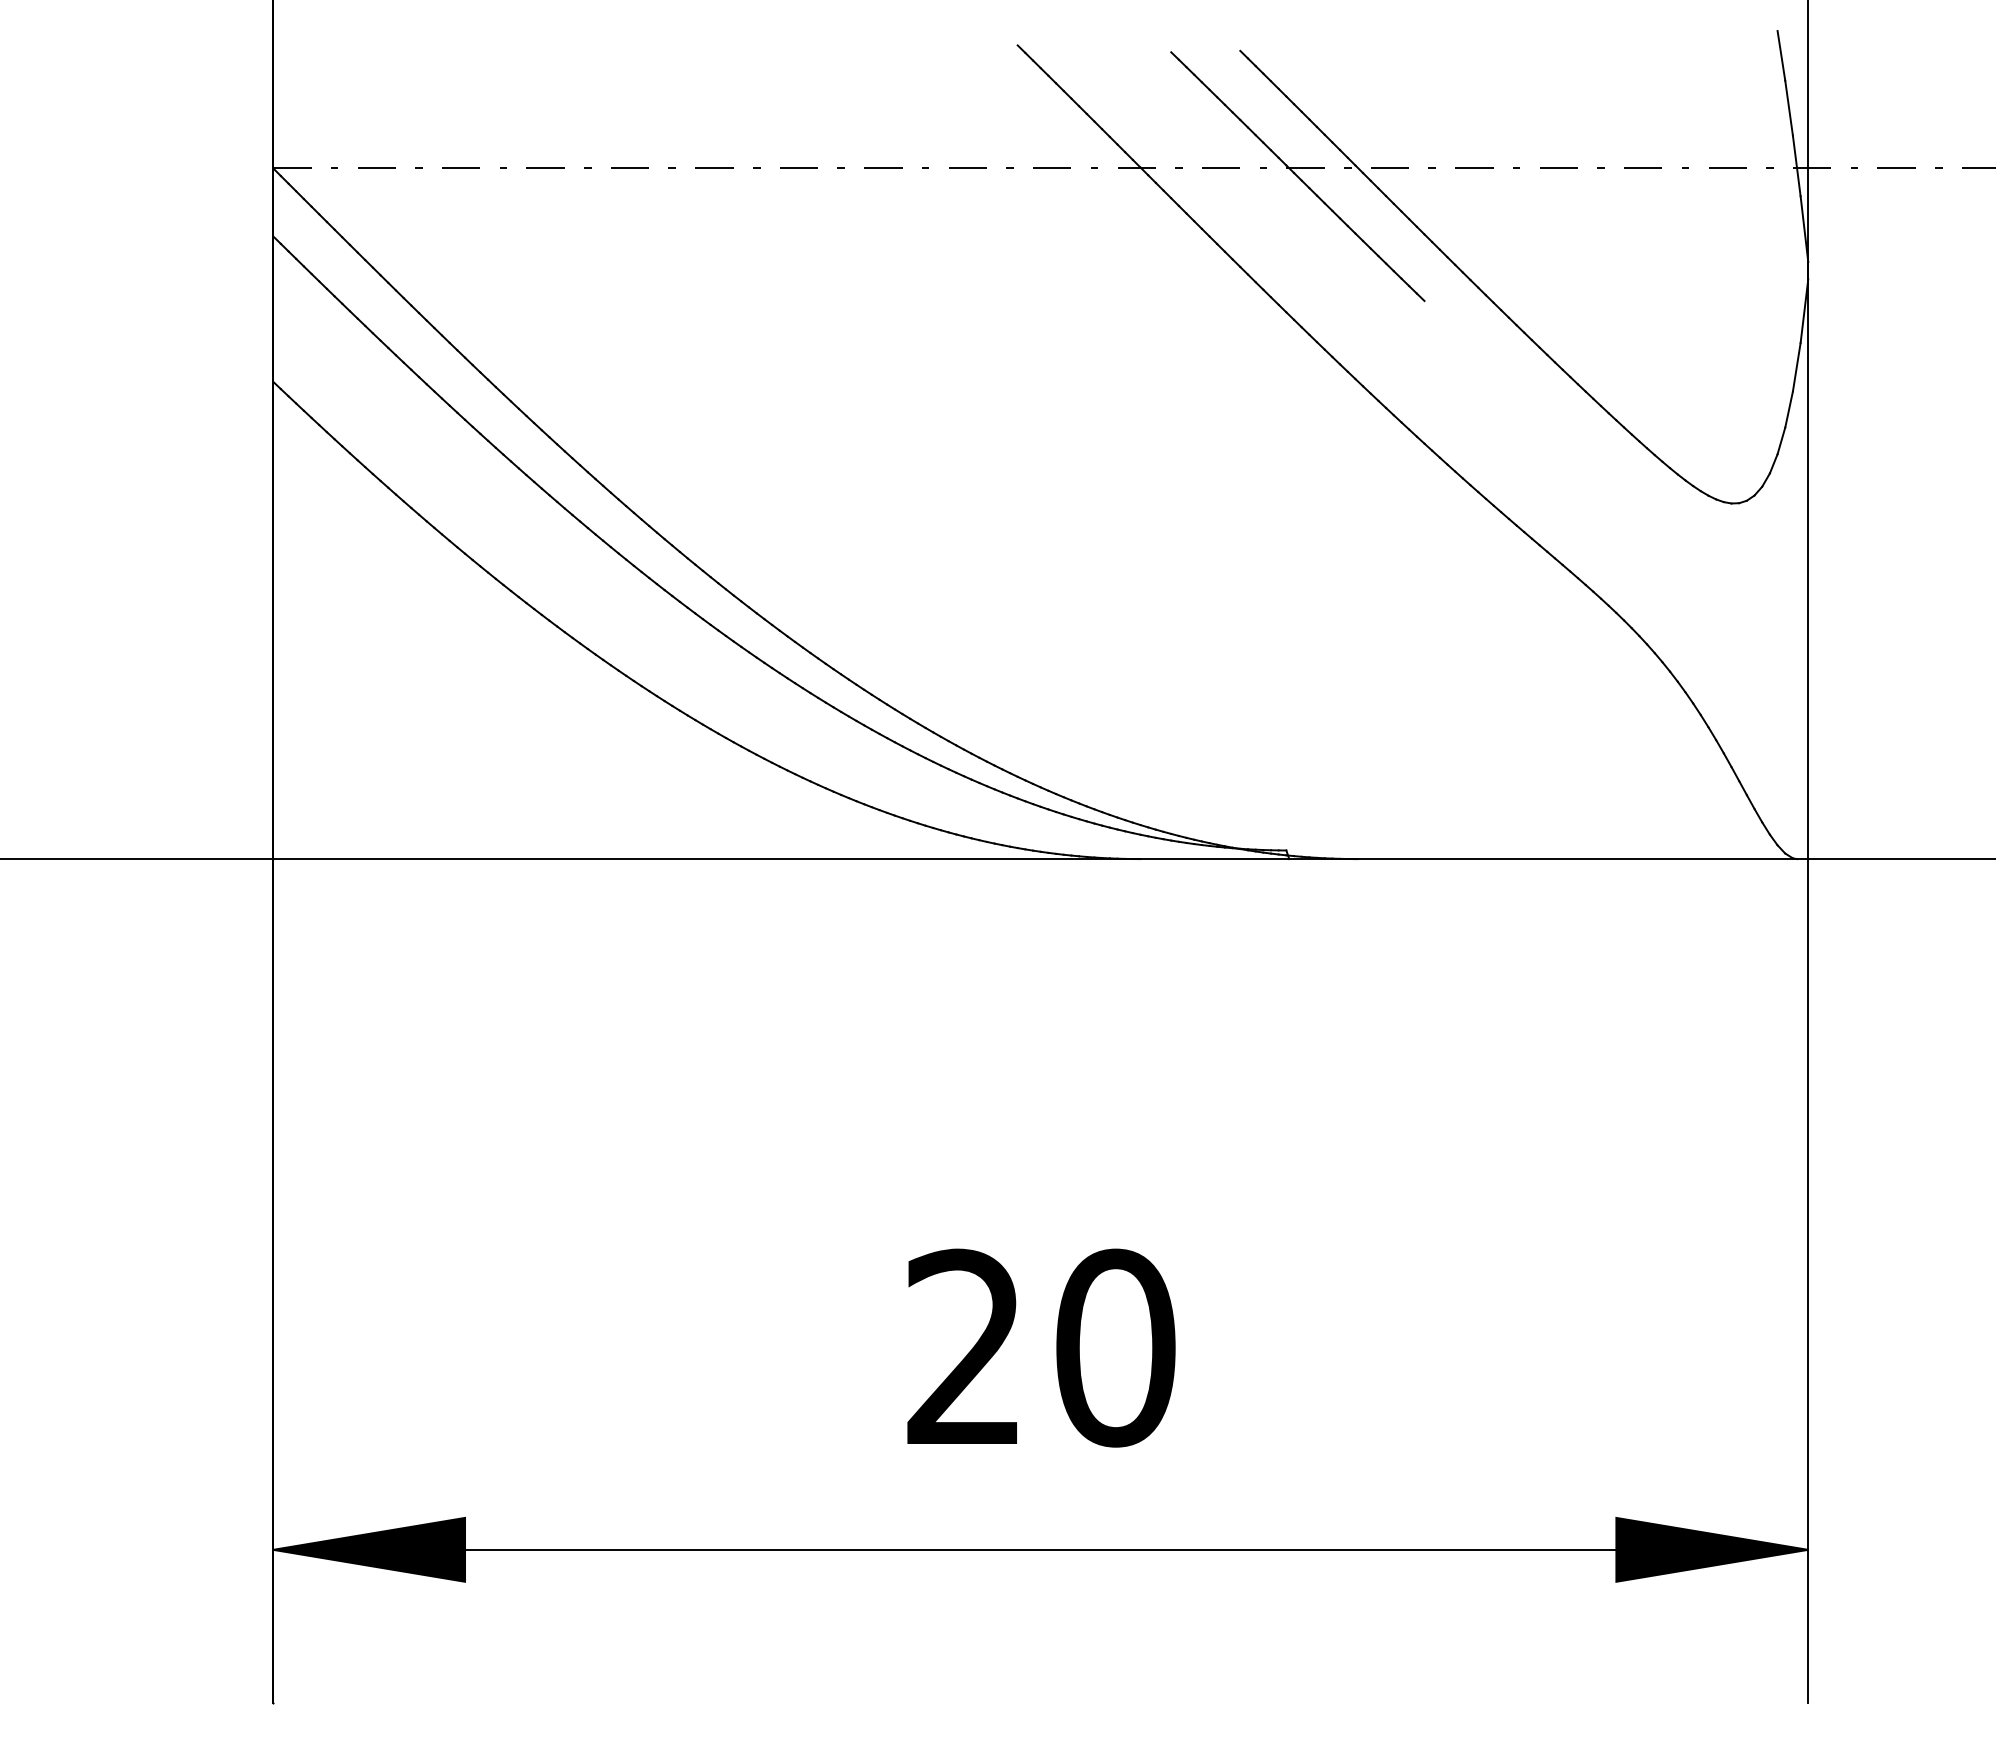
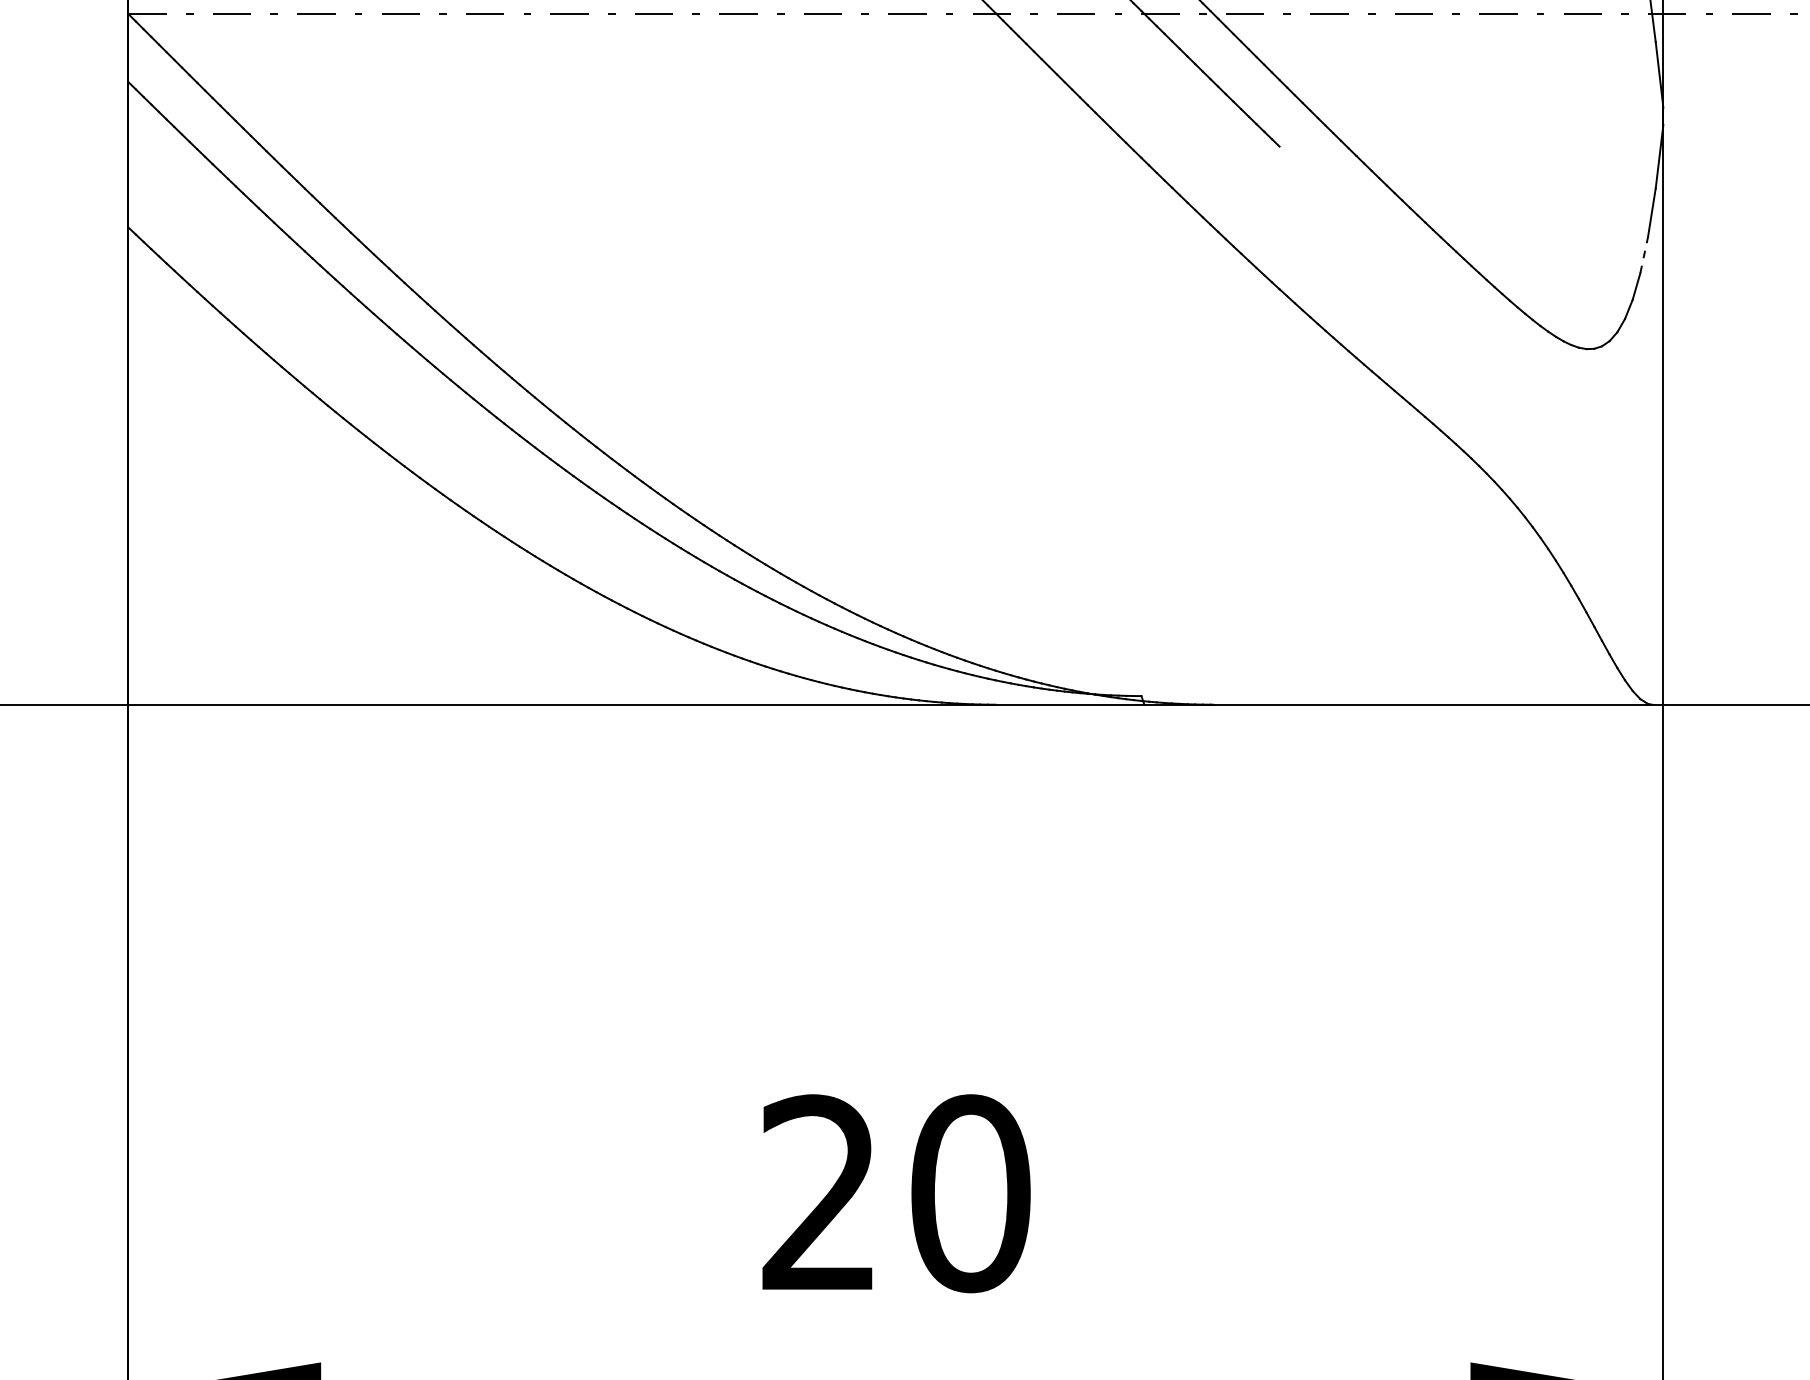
line: (1789, 409) -> (1644, 255), solid -> dashed

